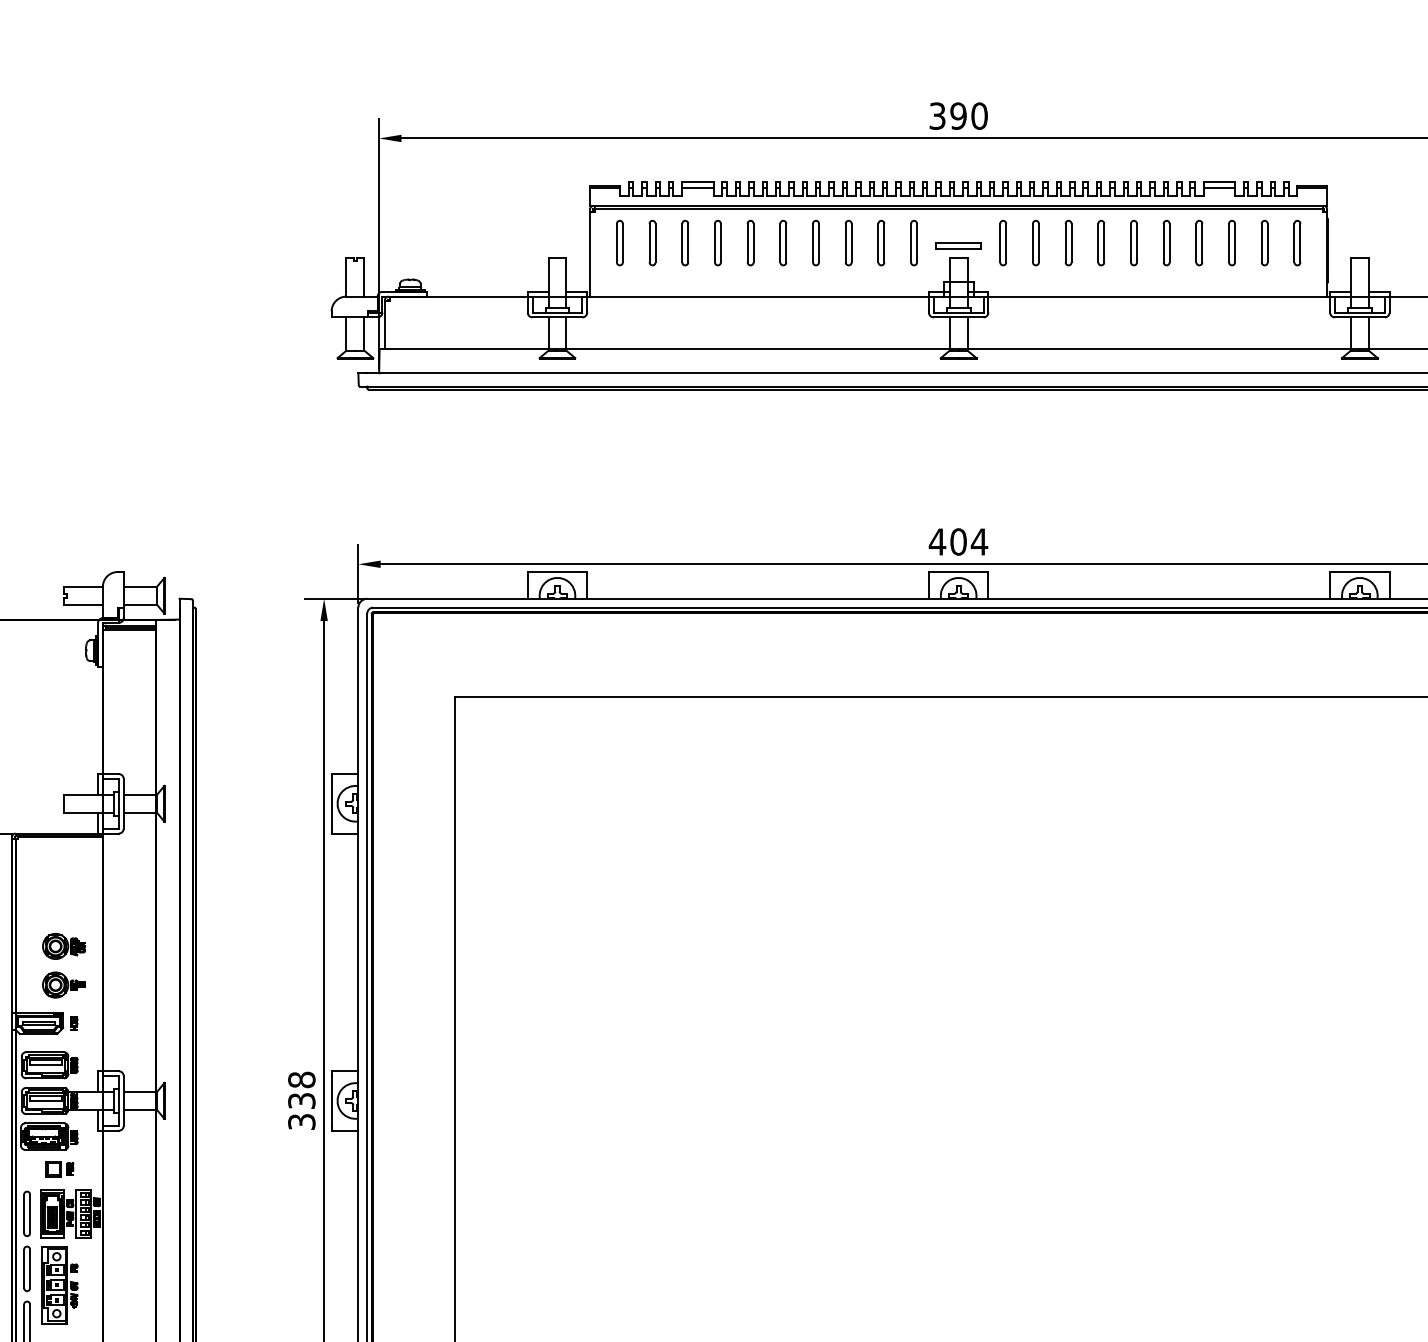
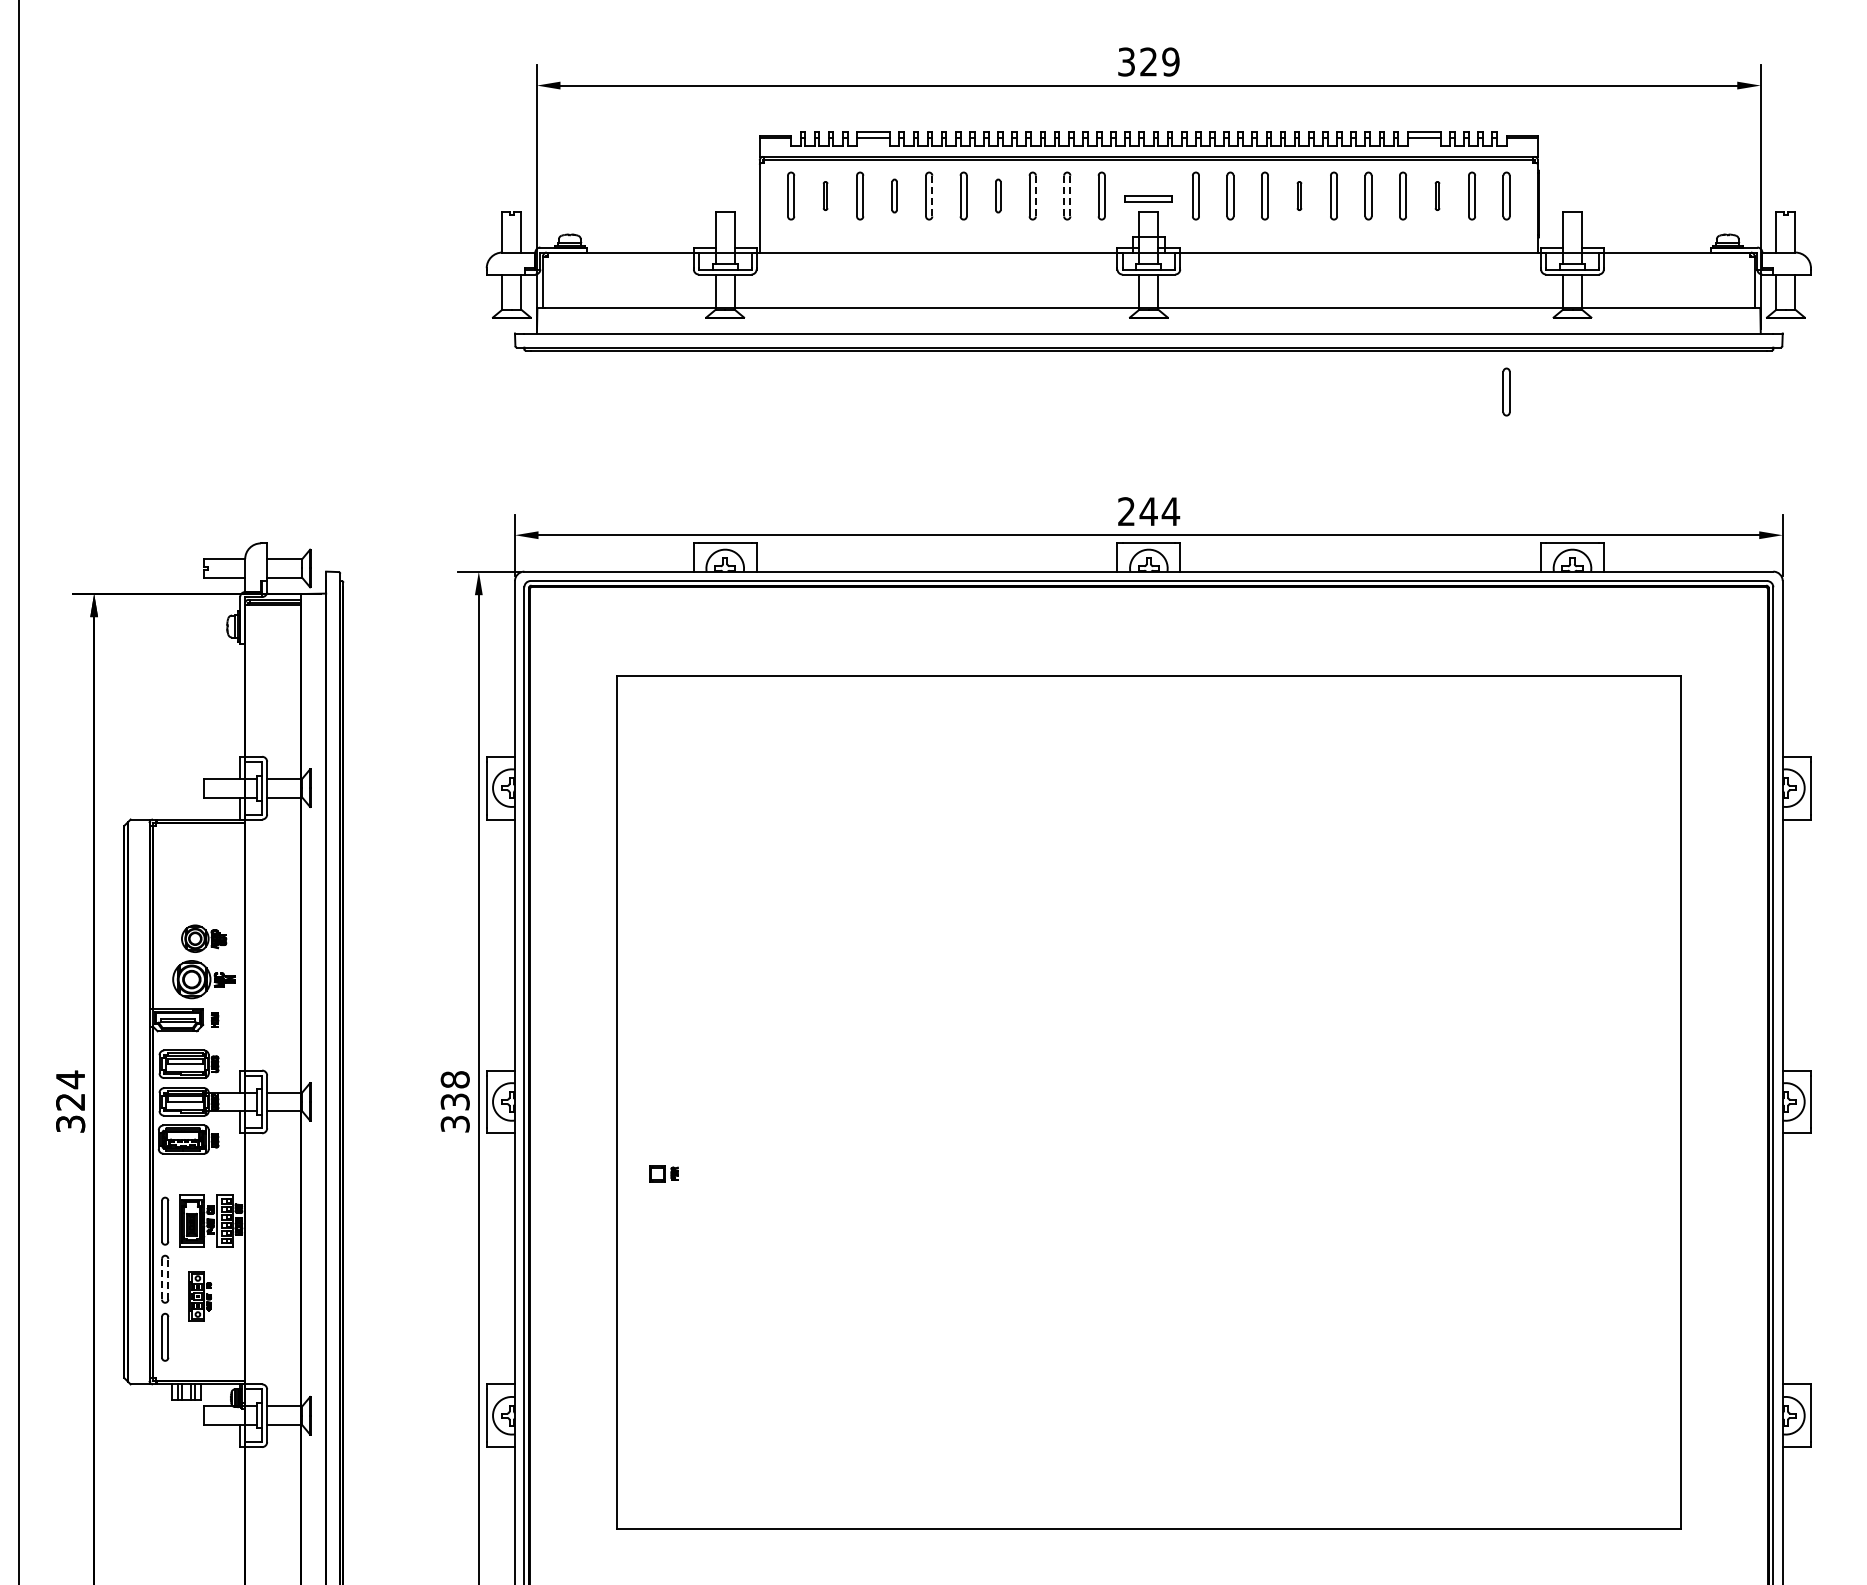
text: (968, 115) -> (1159, 61), 390 -> 329
part: (652, 242) -> (825, 195), size x0.6
part: (717, 242) -> (894, 195), size x0.7
part: (816, 242) -> (998, 195), size x0.7
line: (878, 242) -> (1064, 195), solid -> dashed
part: (1101, 242) -> (1299, 195), size x0.6
part: (1231, 242) -> (1437, 195), size x0.6
line: (753, 243) -> (932, 196), solid -> dashed
line: (851, 243) -> (1035, 196), solid -> dashed
line: (884, 243) -> (1070, 196), solid -> dashed
part: (1297, 428) -> (1506, 391), added
text: (947, 541) -> (1137, 511), 404 -> 244
part: (63, 985) -> (203, 979), size x1.4
part: (59, 1168) -> (663, 1173), moved
line: (30, 1268) -> (168, 1278), solid -> dashed
line: (24, 1269) -> (162, 1279), solid -> dashed
part: (59, 1285) -> (199, 1296), size x0.6

